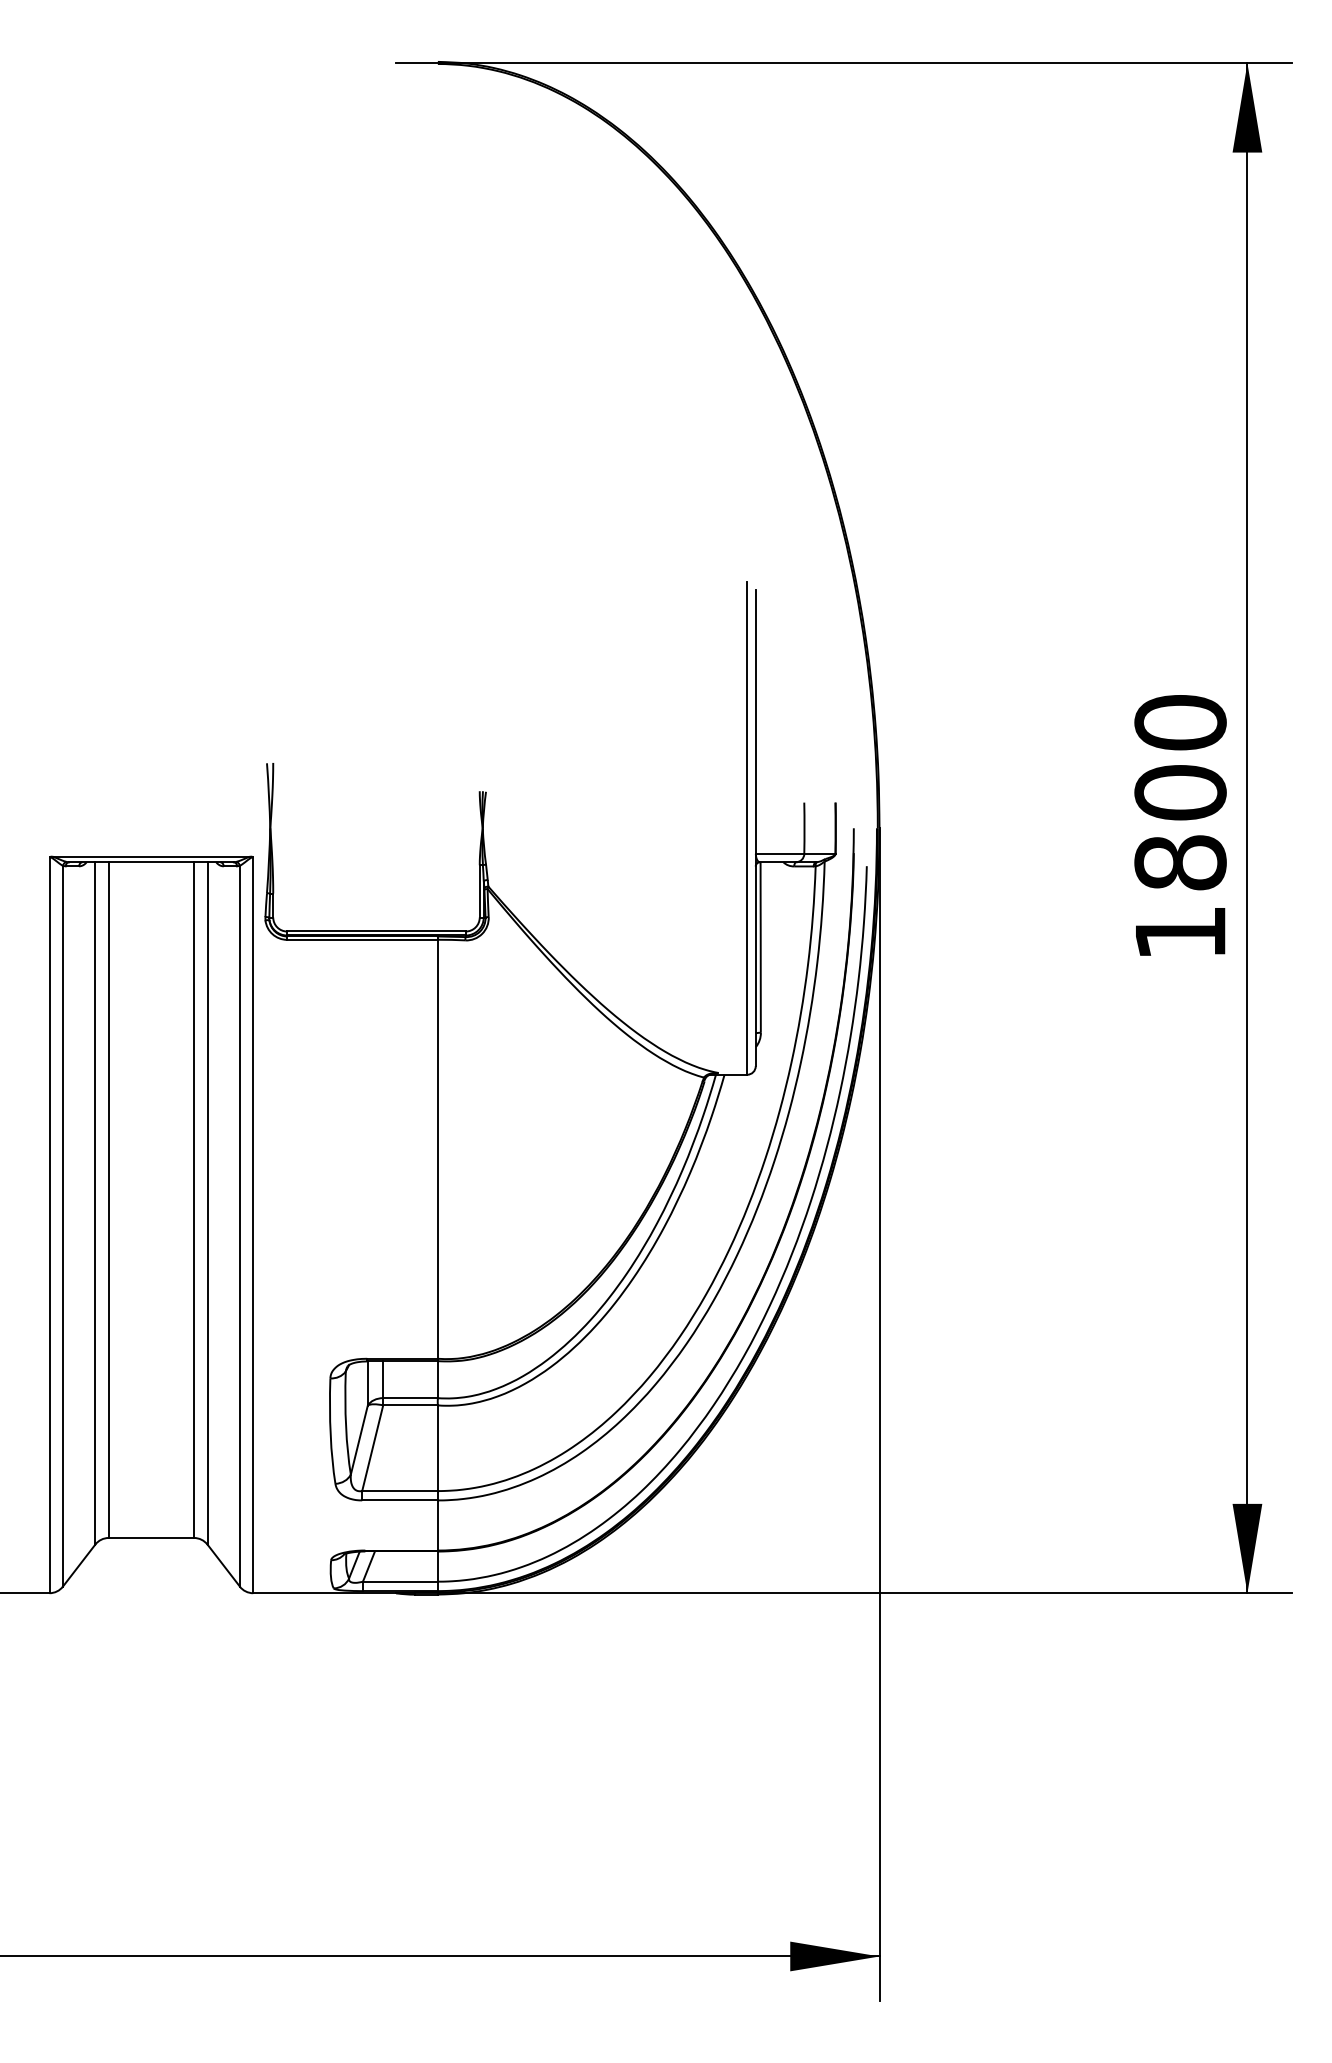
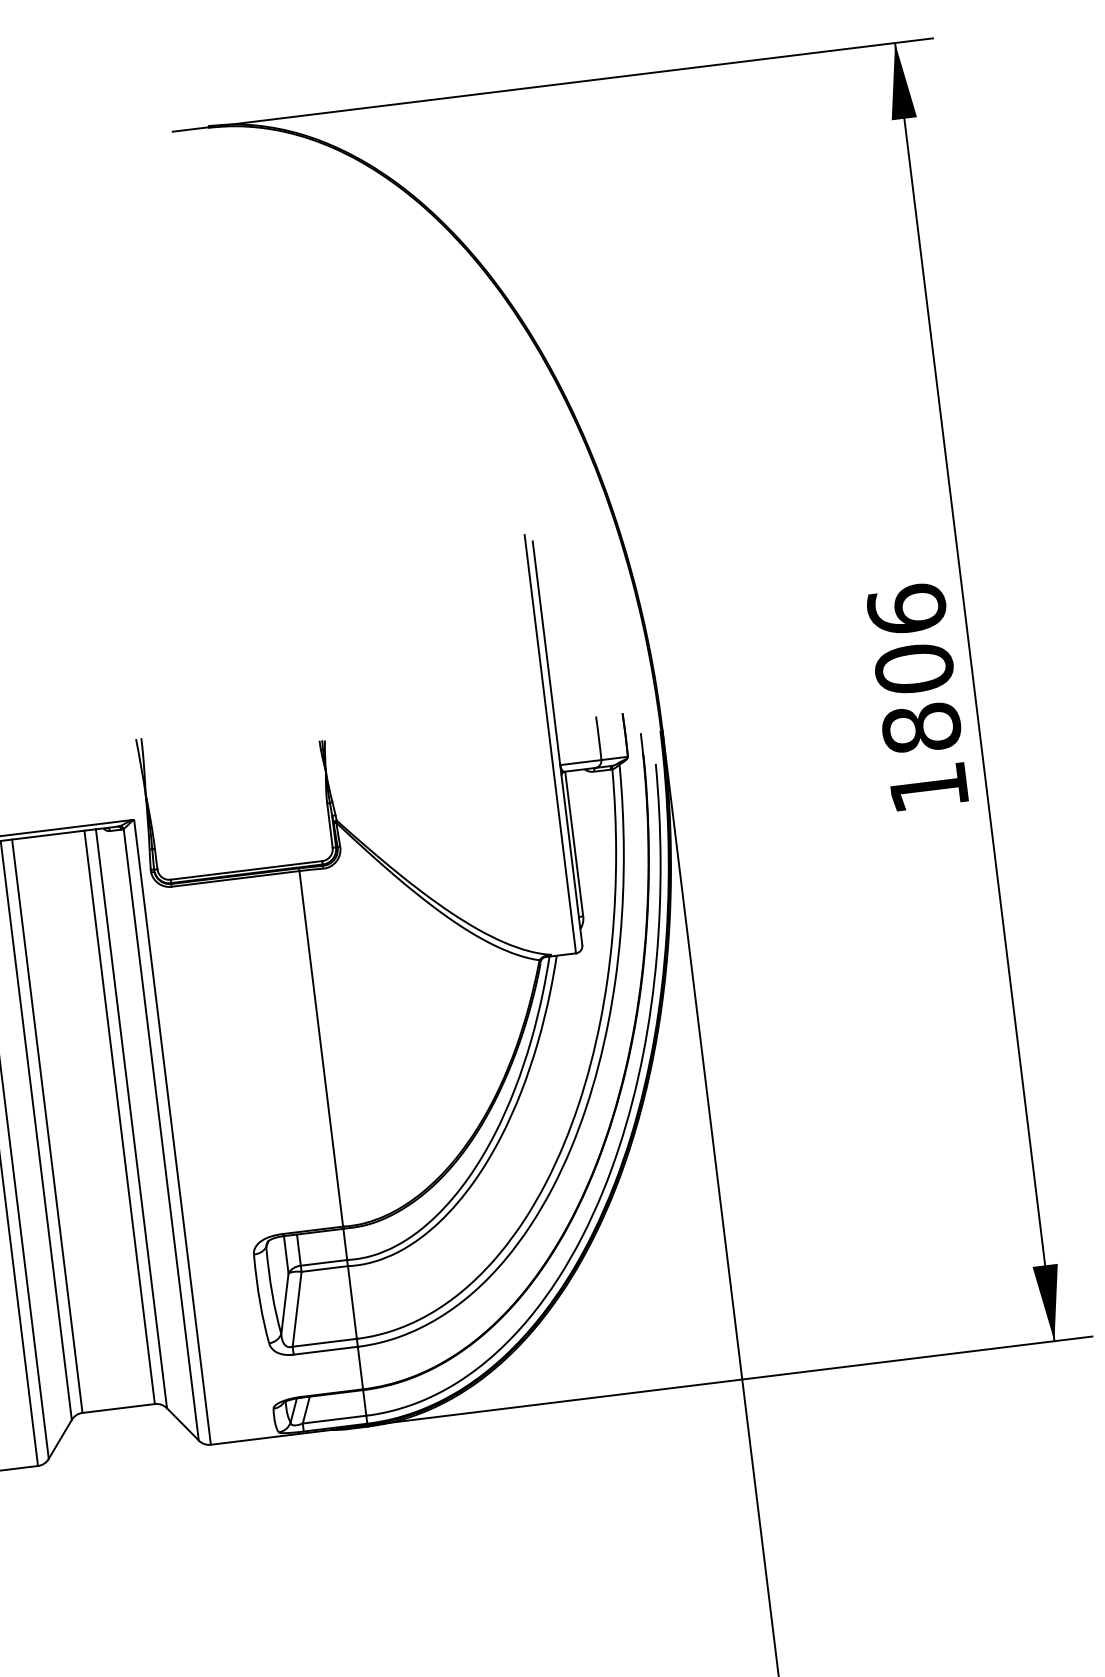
text: (1180, 722) -> (906, 609), 1800 -> 1806

